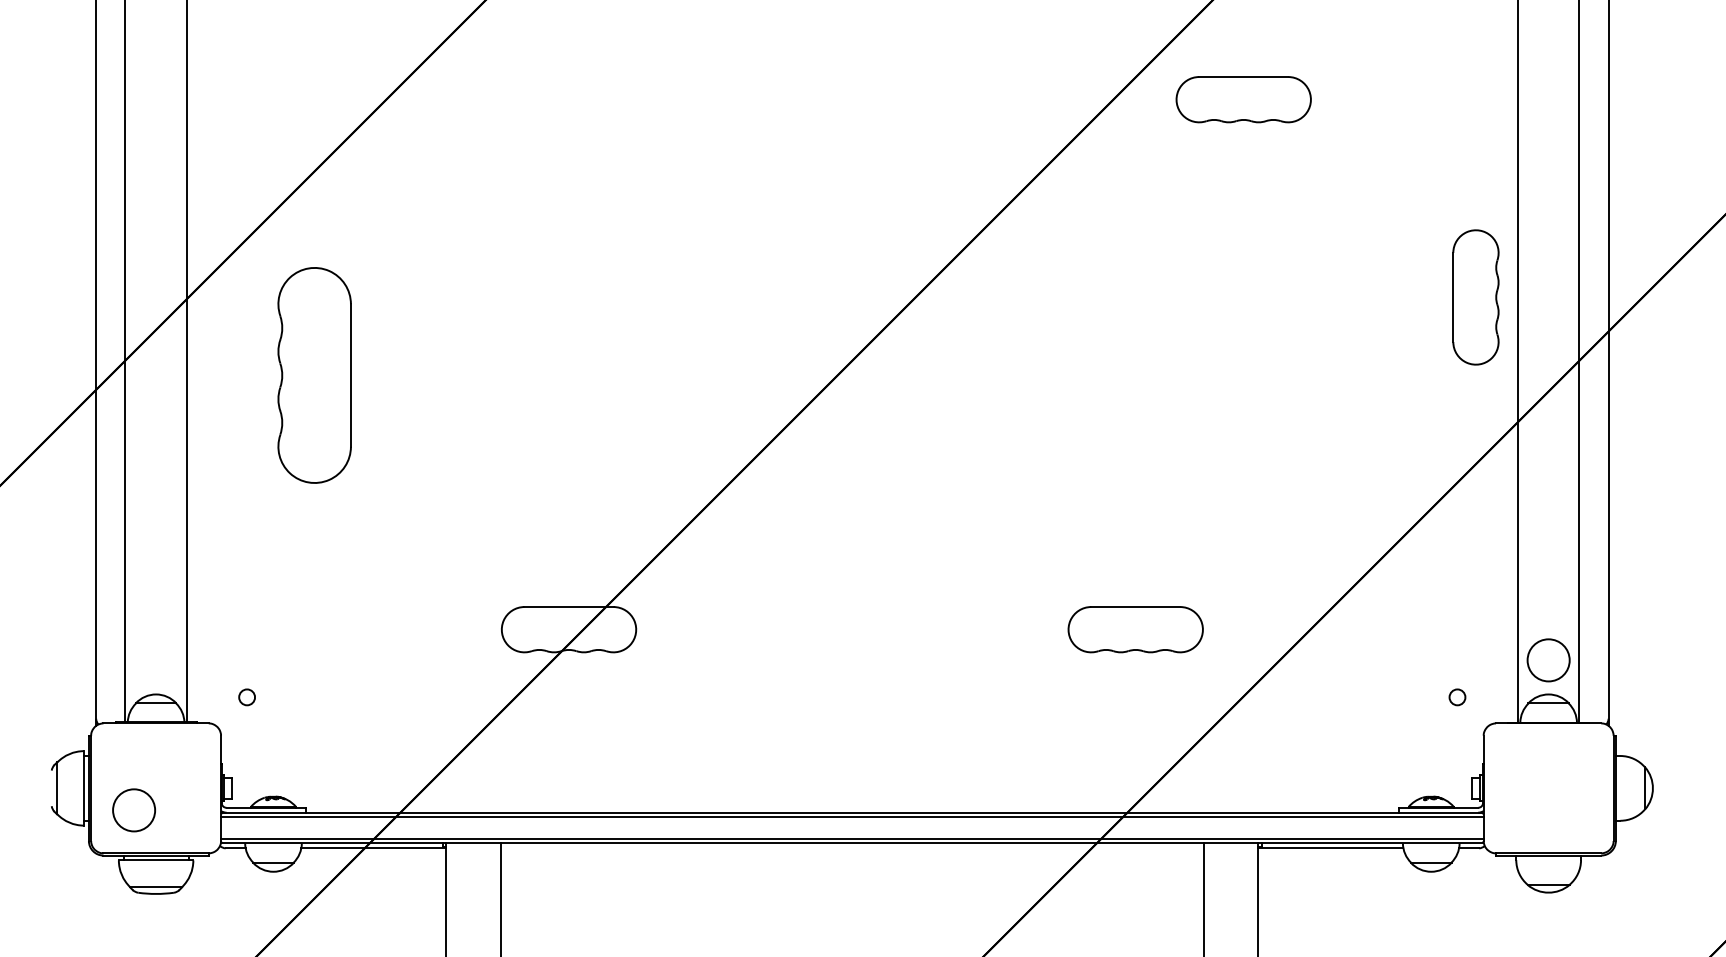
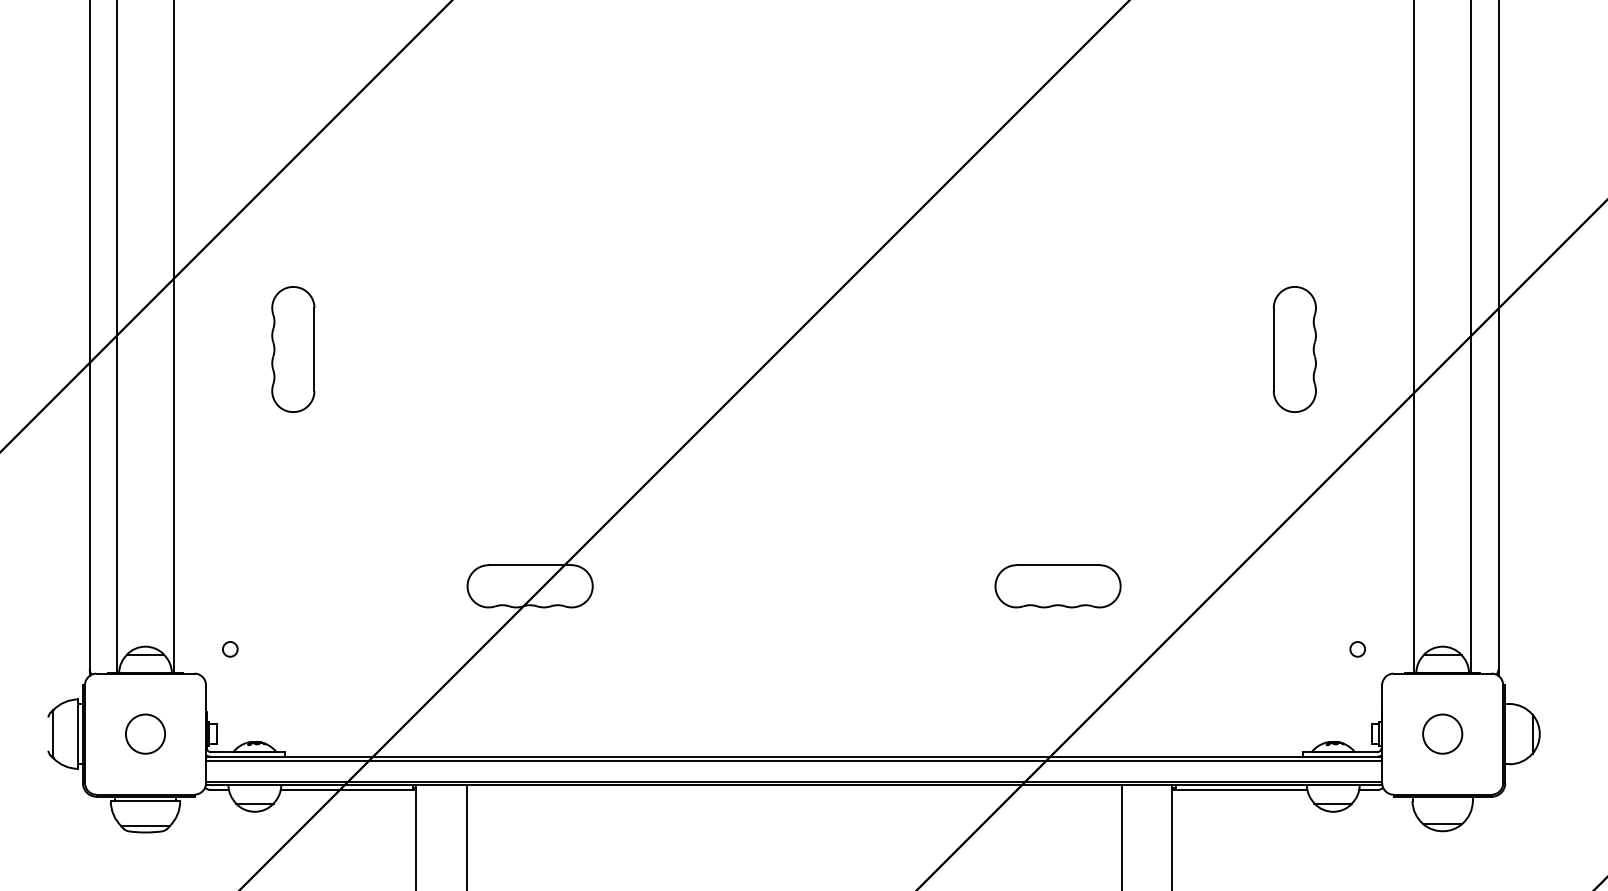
part: (1243, 99) -> (1158, 92), removed
part: (1475, 297) -> (1294, 349), moved
part: (314, 375) -> (293, 349), size x0.62
circle: (1548, 660) -> (1442, 734), moved
circle: (133, 810) -> (144, 734), moved

